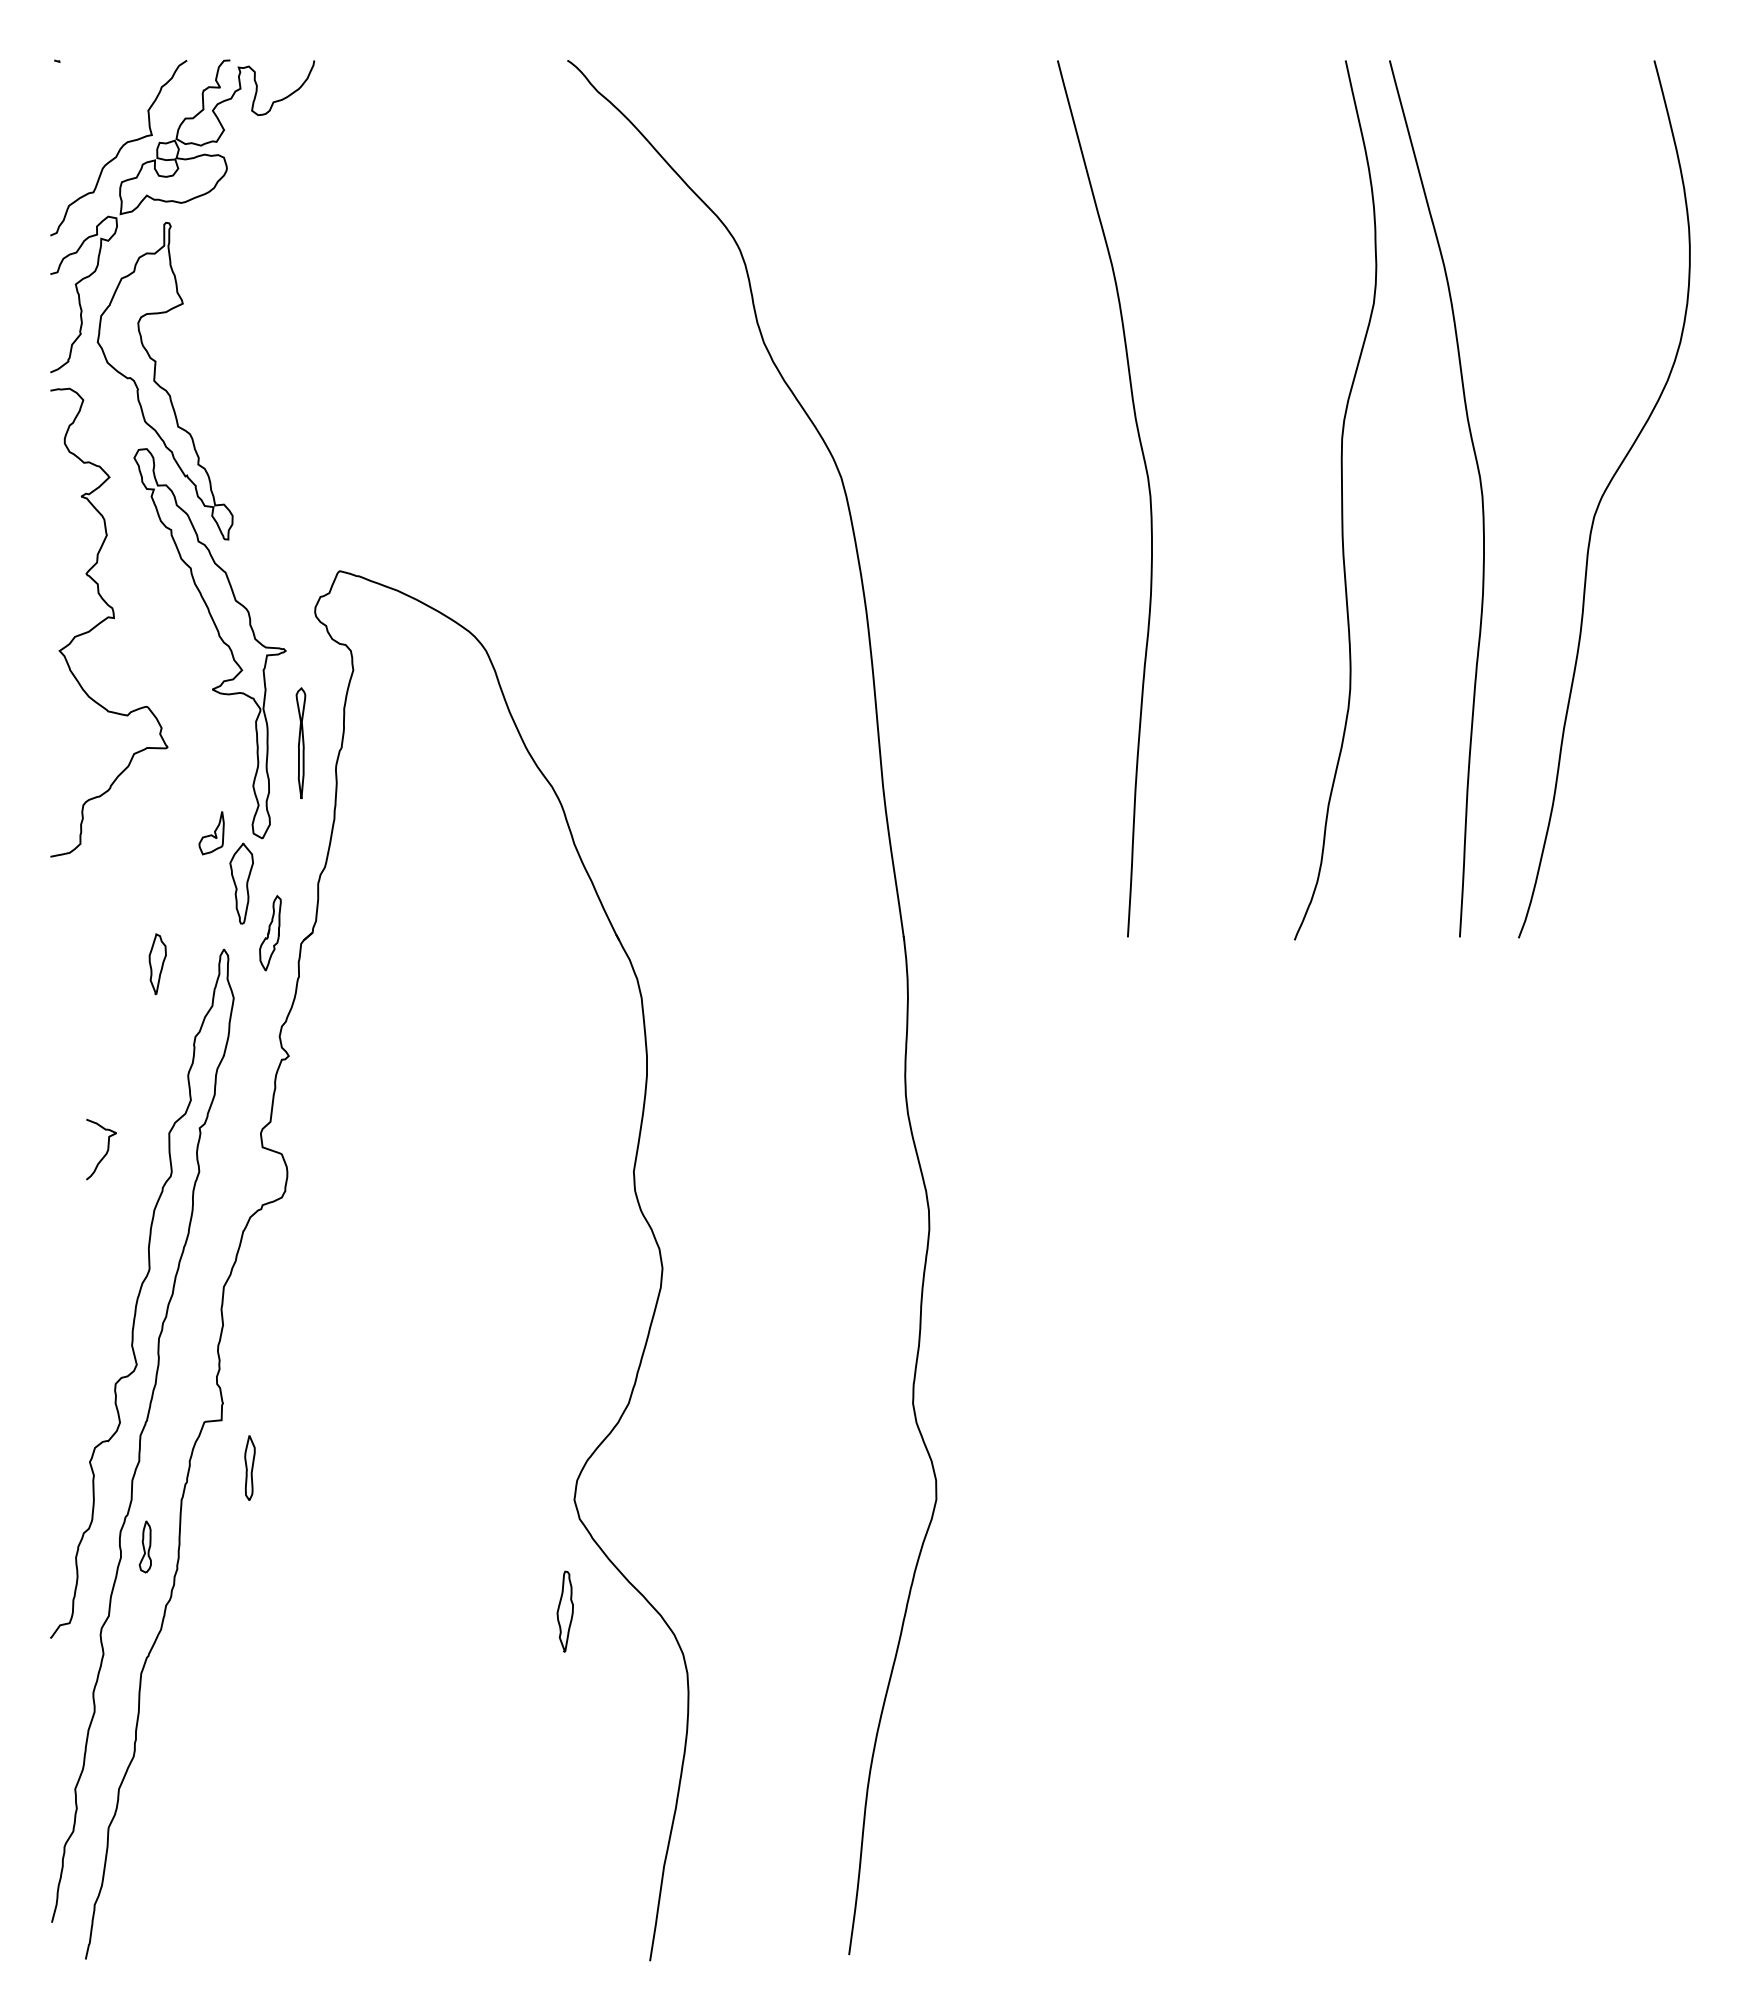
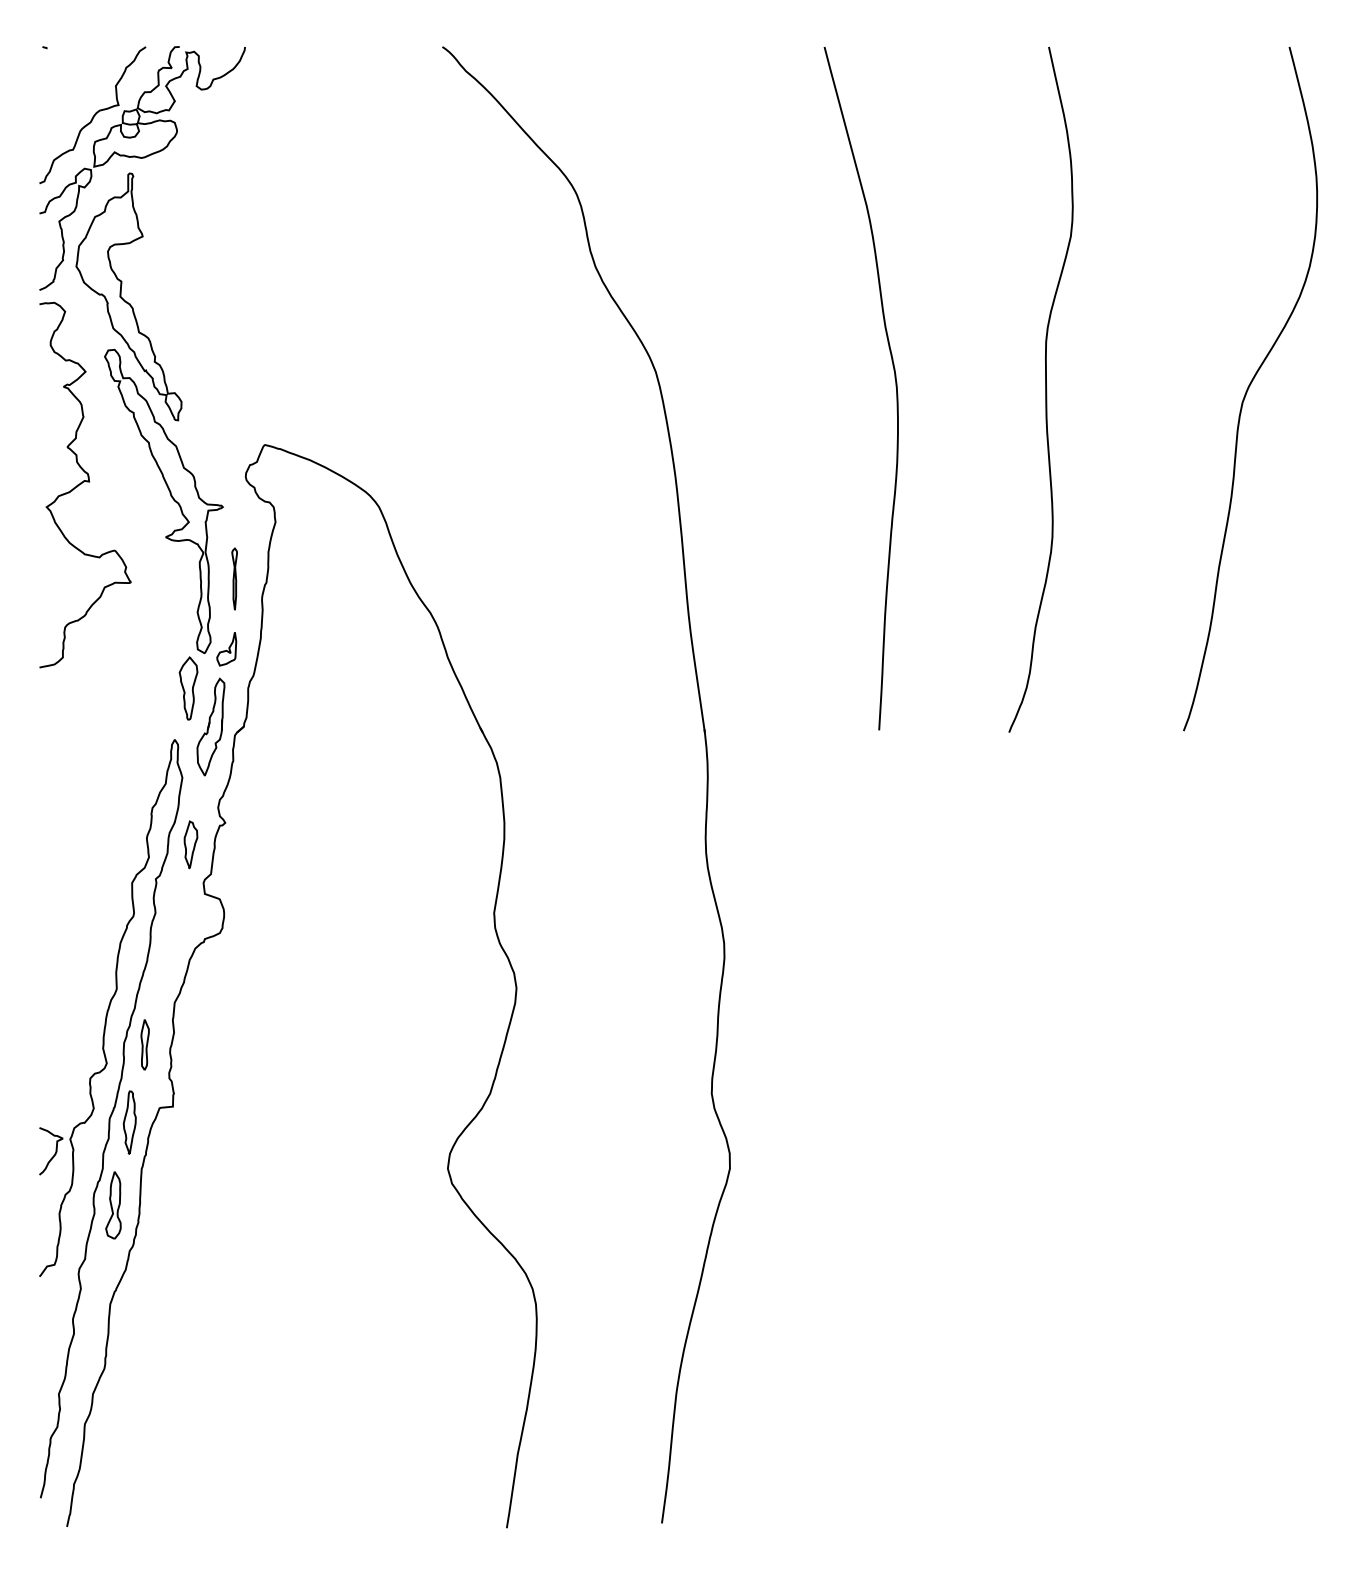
curve: (1480, 490) -> (1153, 382), removed
part: (300, 743) -> (234, 579), size x0.71
part: (211, 833) -> (226, 649), moved
part: (270, 933) -> (211, 727), size x1.67
part: (157, 964) -> (190, 845), moved
curve: (106, 1151) -> (55, 1152), moved
part: (249, 1467) -> (144, 1044), moved
part: (145, 1546) -> (113, 1205), size x1.67
part: (564, 1611) -> (129, 1122), moved

